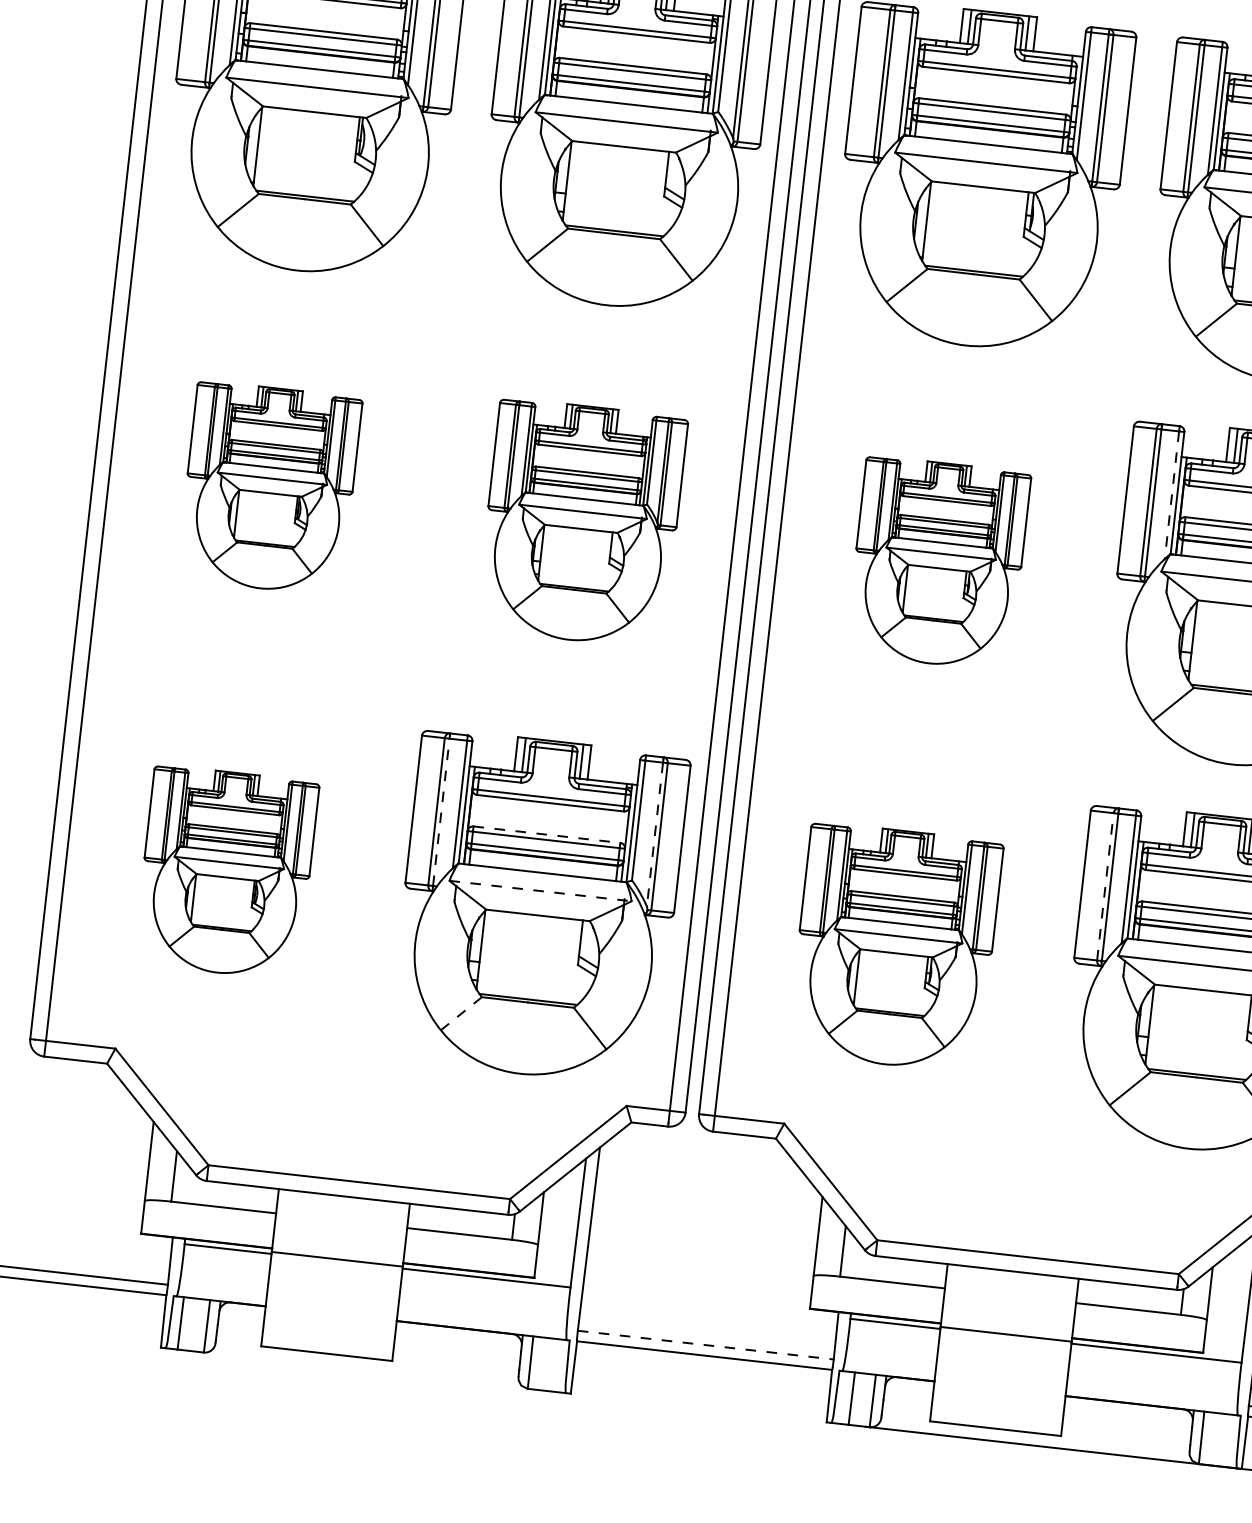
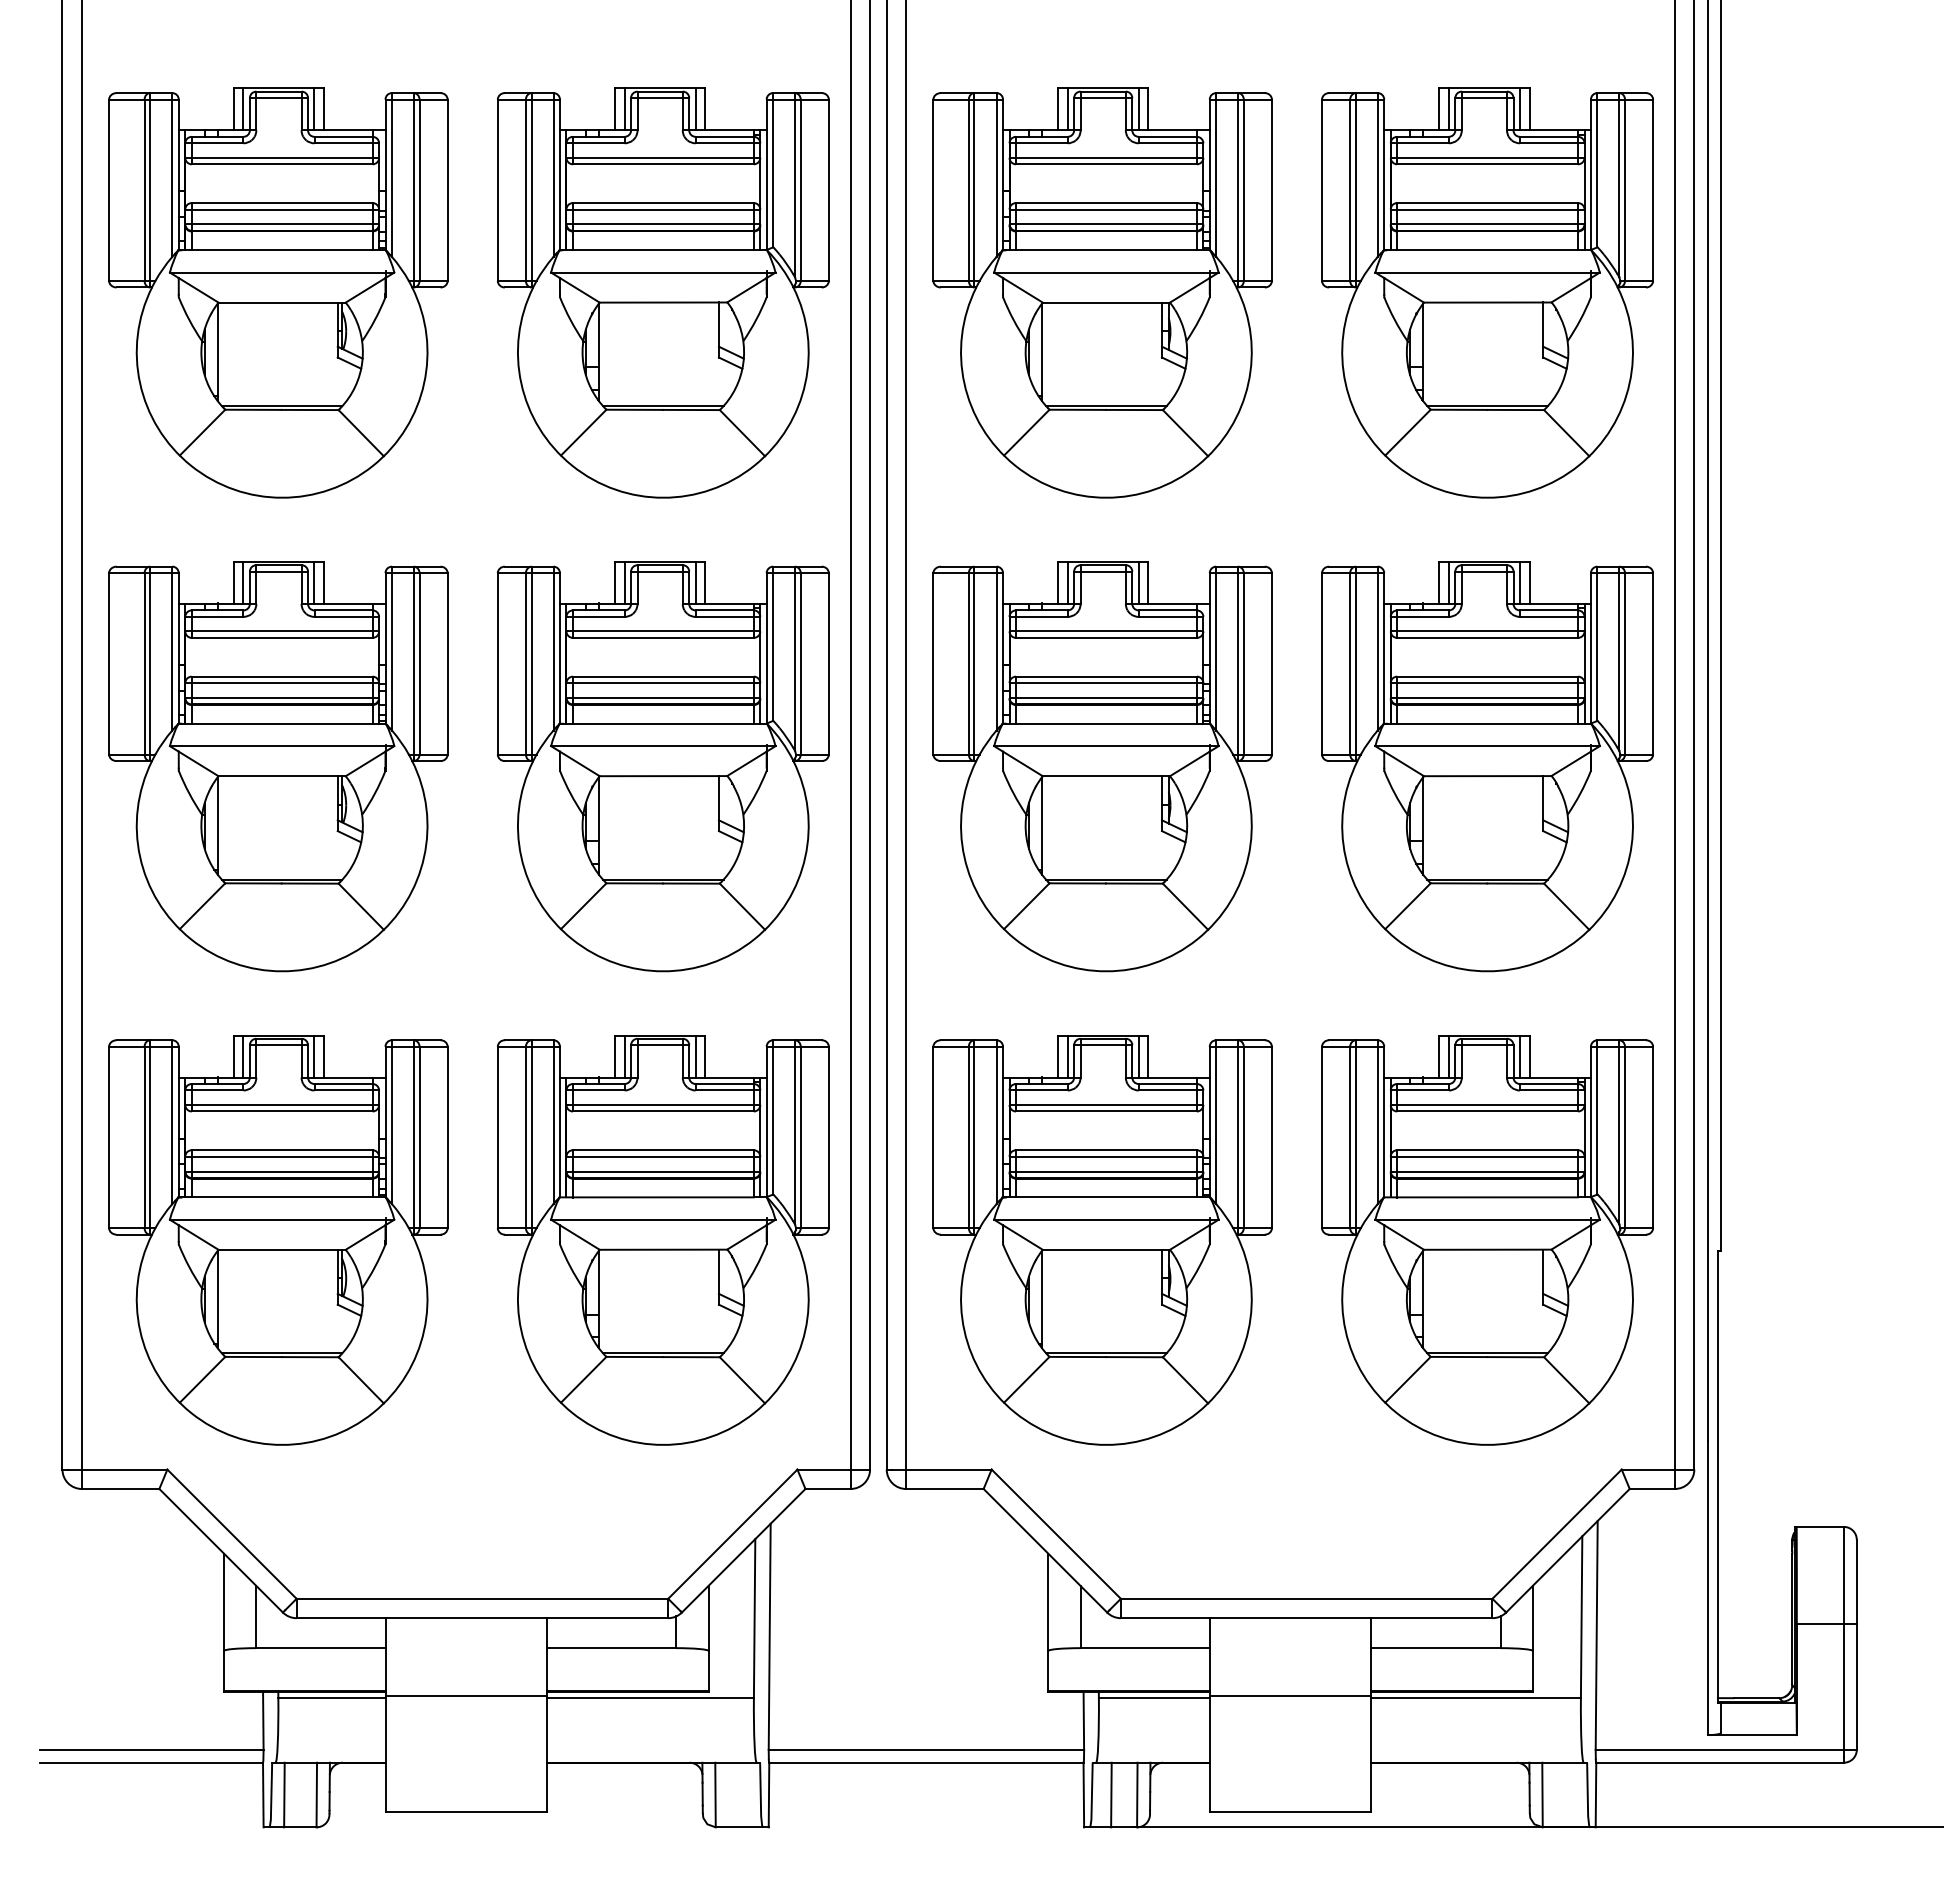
part: (269, 488) -> (278, 766), size x1.67
line: (1171, 494) -> (1377, 651), dashed -> solid
part: (581, 523) -> (662, 766), size x1.43
part: (938, 563) -> (1102, 766), size x1.67
line: (441, 812) -> (531, 1137), dashed -> solid
line: (547, 834) -> (663, 1150), dashed -> solid
line: (654, 834) -> (794, 1135), dashed -> solid
part: (226, 872) -> (278, 1240), size x1.67
line: (1105, 886) -> (1350, 1137), dashed -> solid
line: (540, 890) -> (663, 1219), dashed -> solid
part: (895, 947) -> (1102, 1240), size x1.43
line: (461, 1014) -> (583, 1380), dashed -> solid
line: (705, 1344) -> (926, 1749), dashed -> solid

